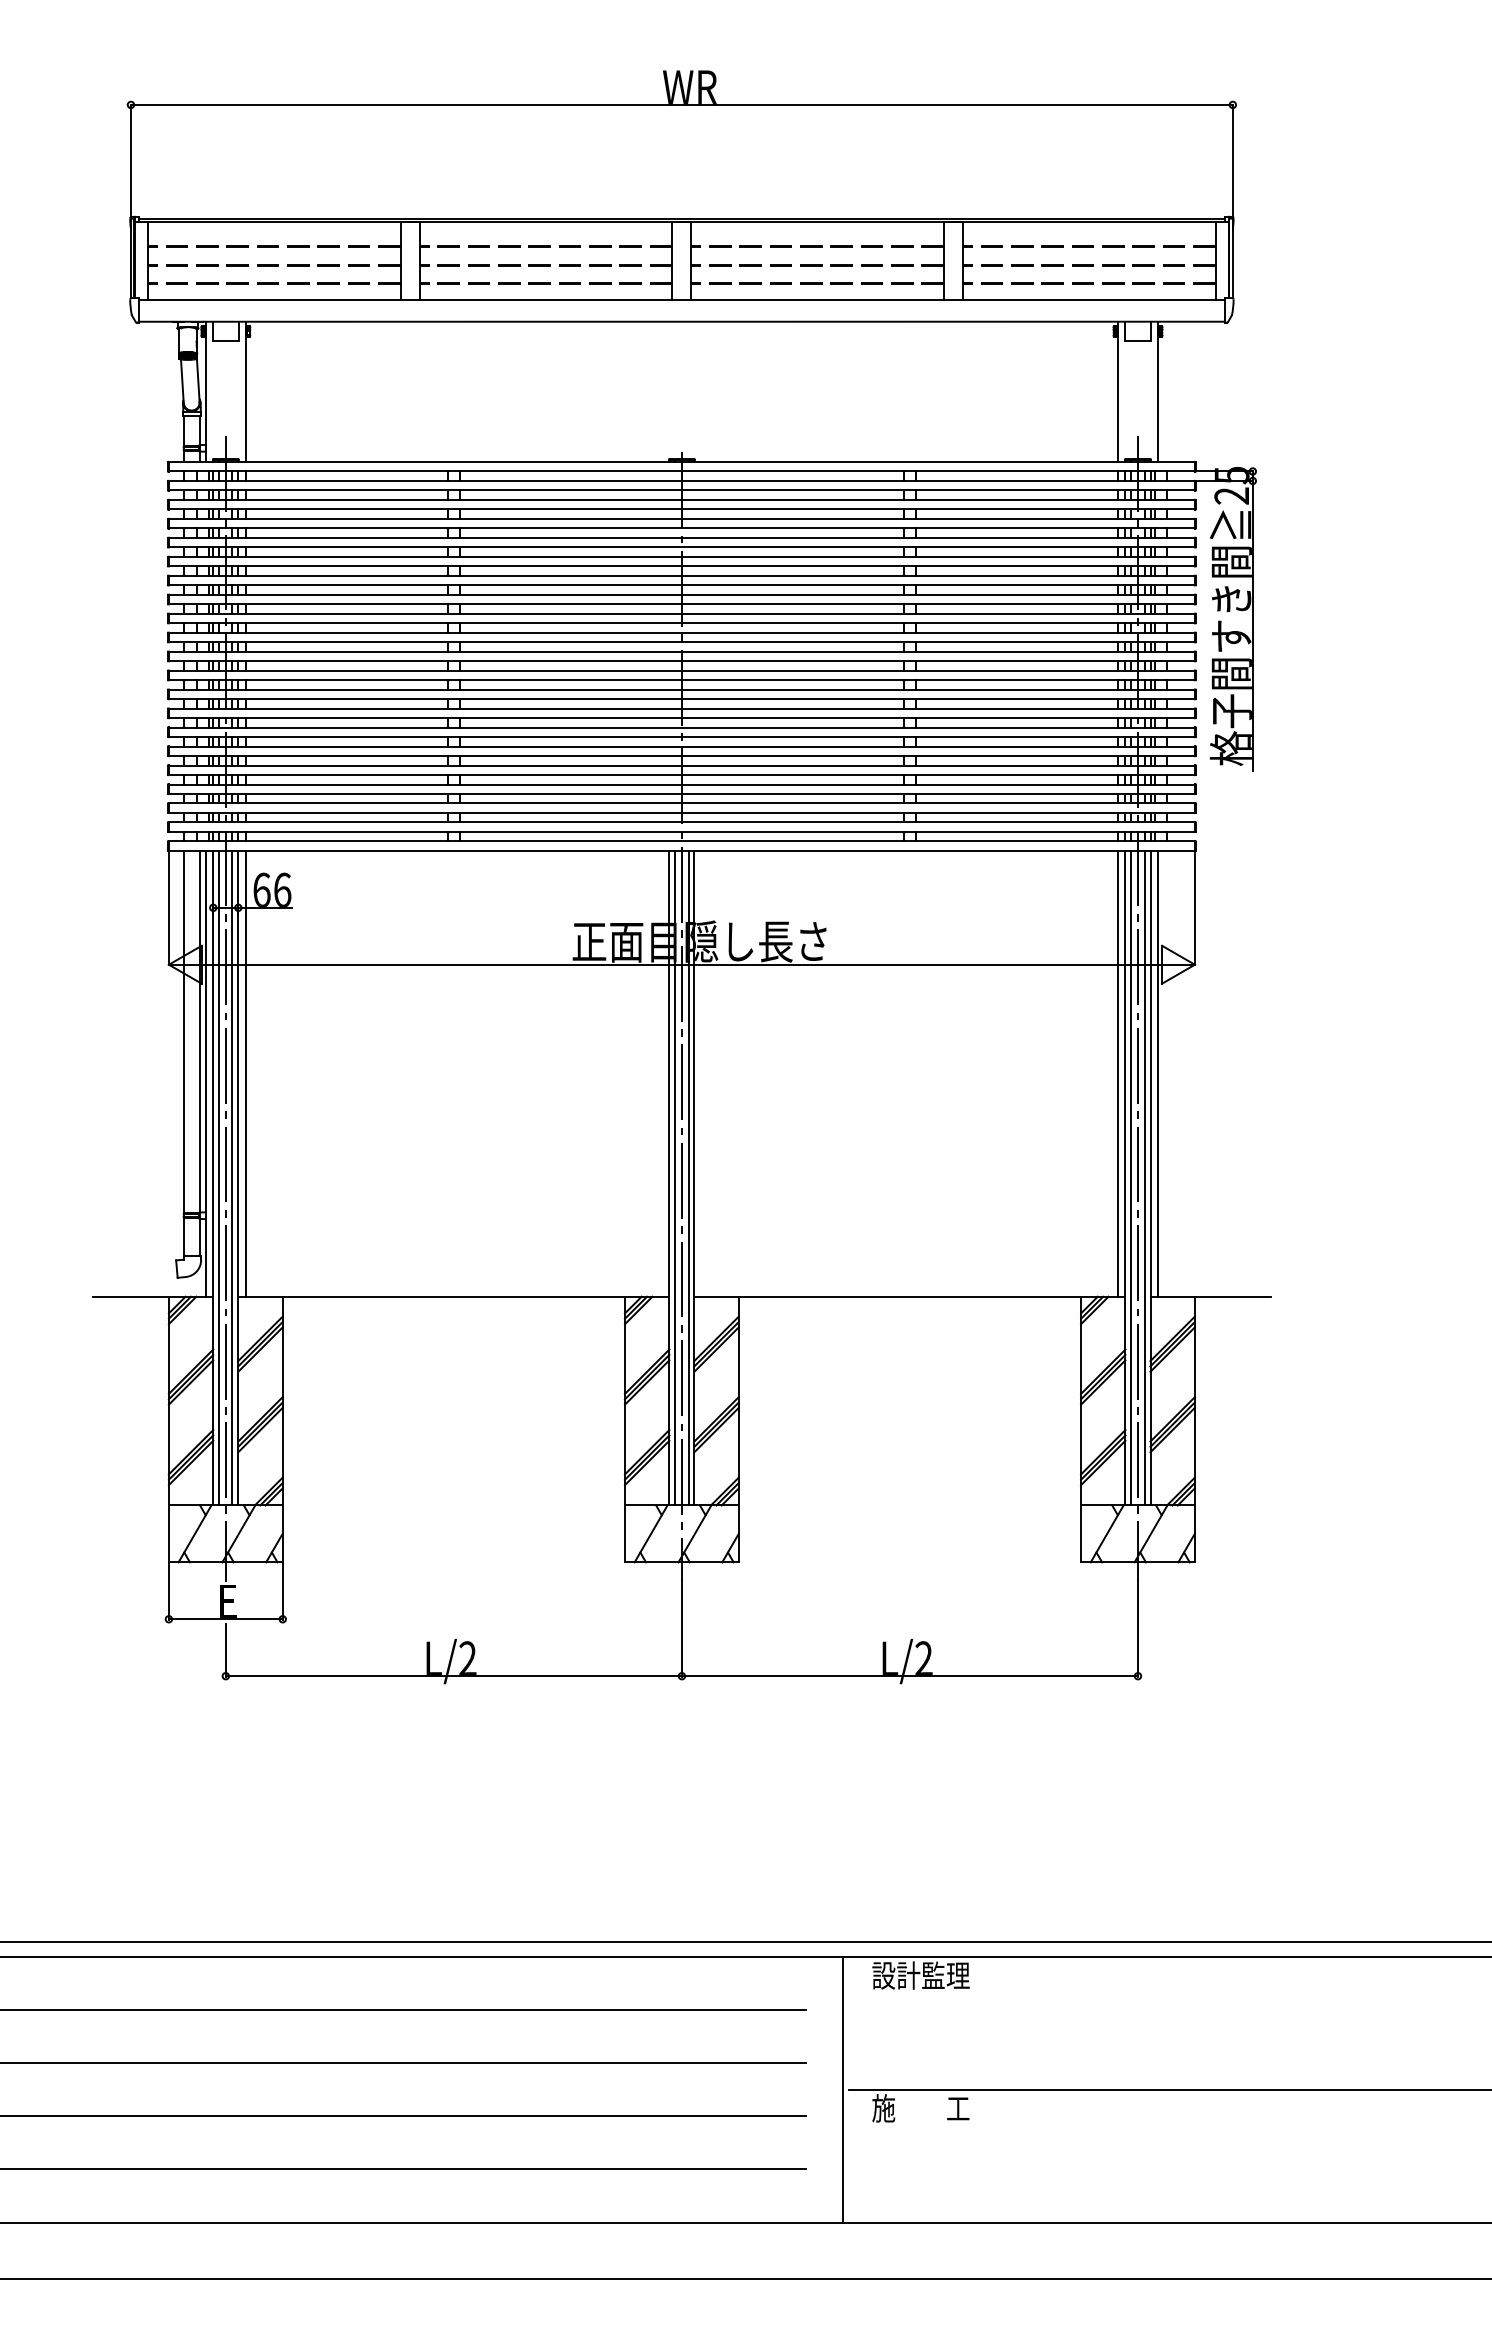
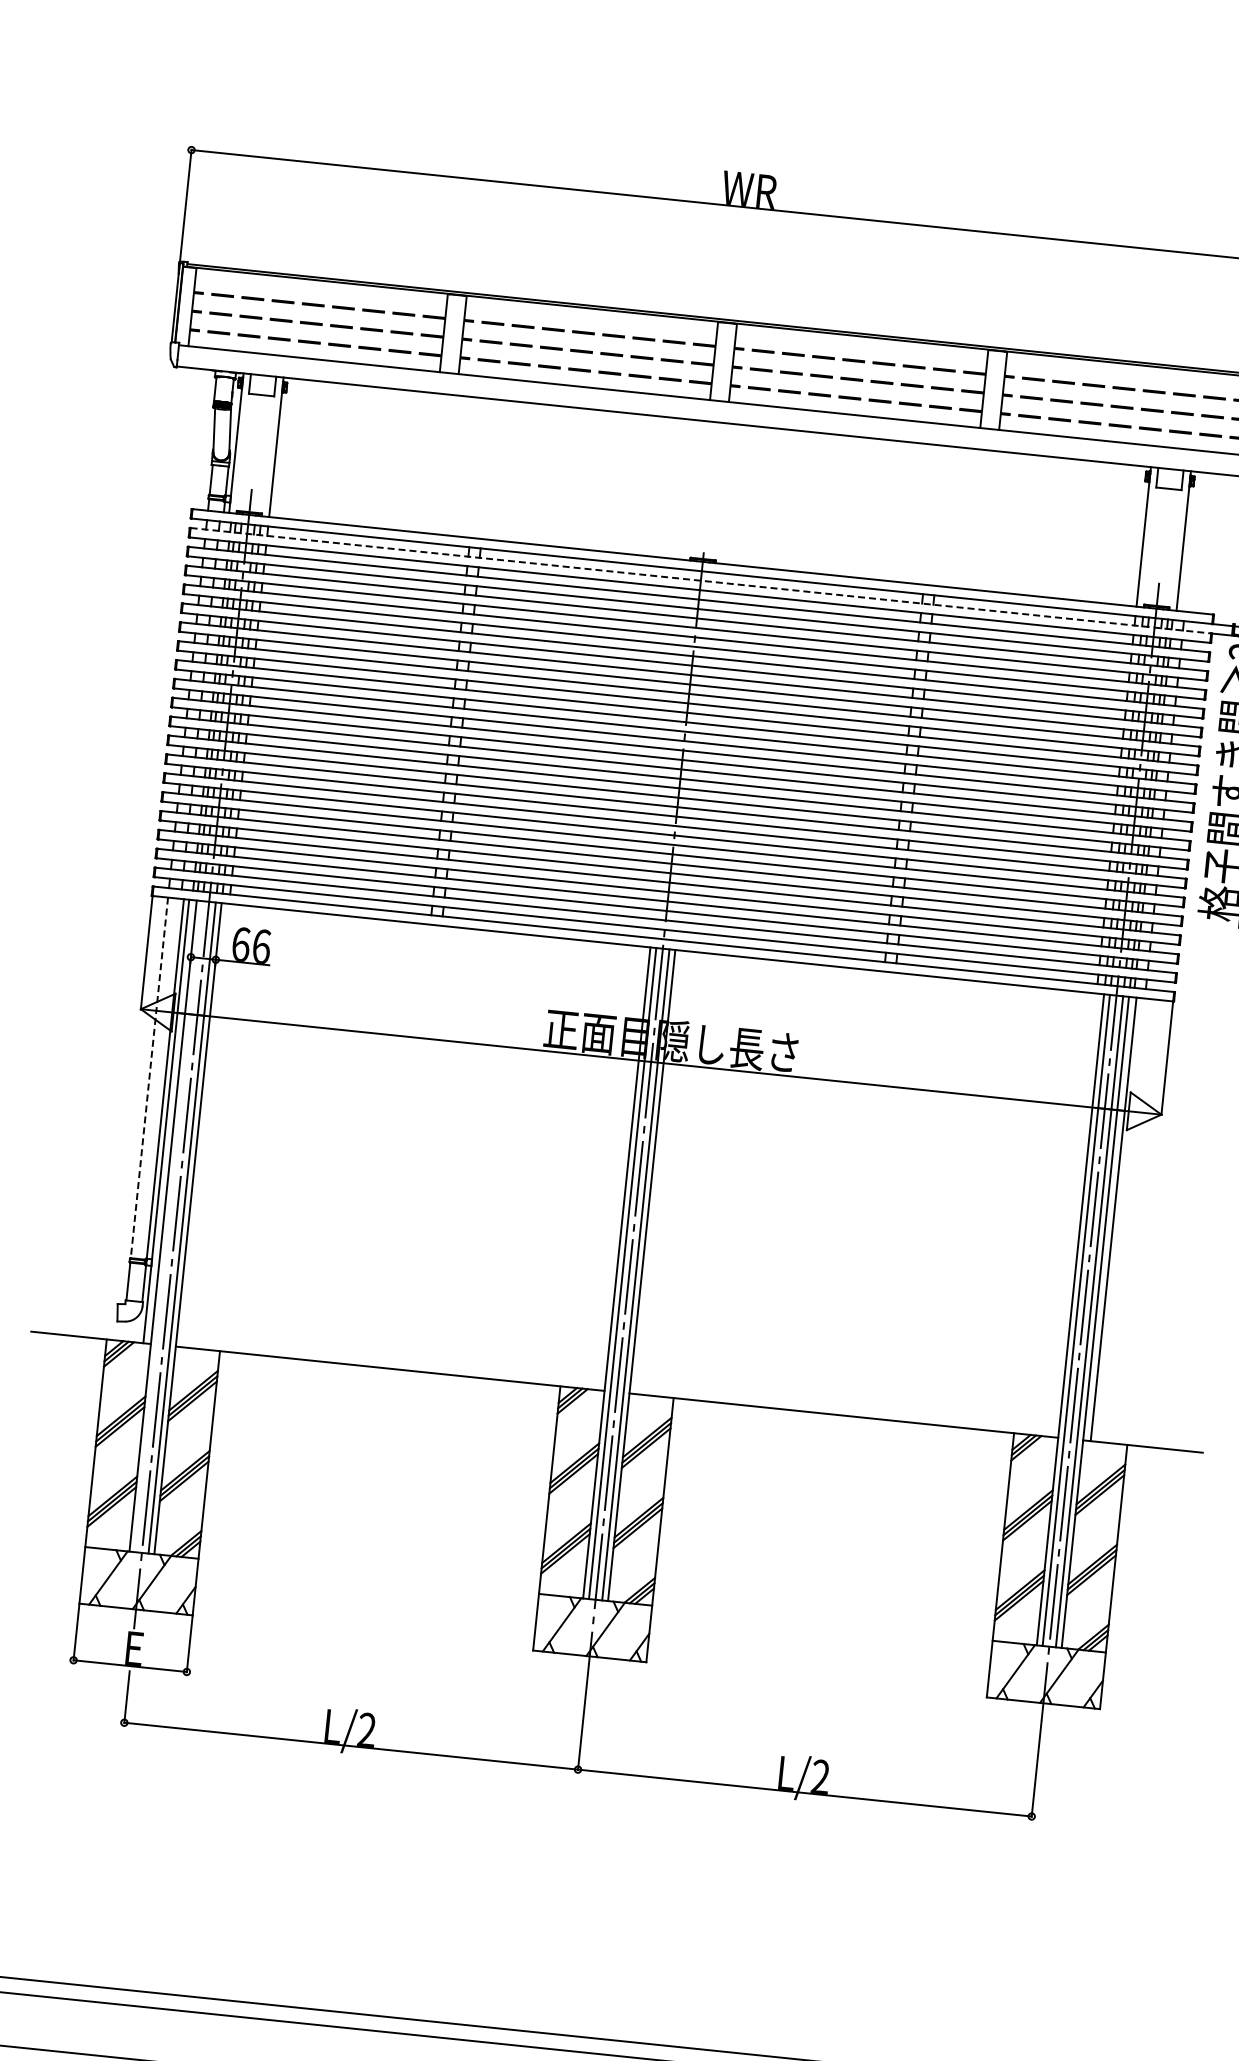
line: (681, 480) -> (700, 580), solid -> dashed
line: (184, 1032) -> (149, 1078), solid -> dashed
line: (245, 1073) -> (205, 1125), removed
line: (1117, 1073) -> (1073, 1214), removed
line: (219, 1177) -> (169, 1226), removed

